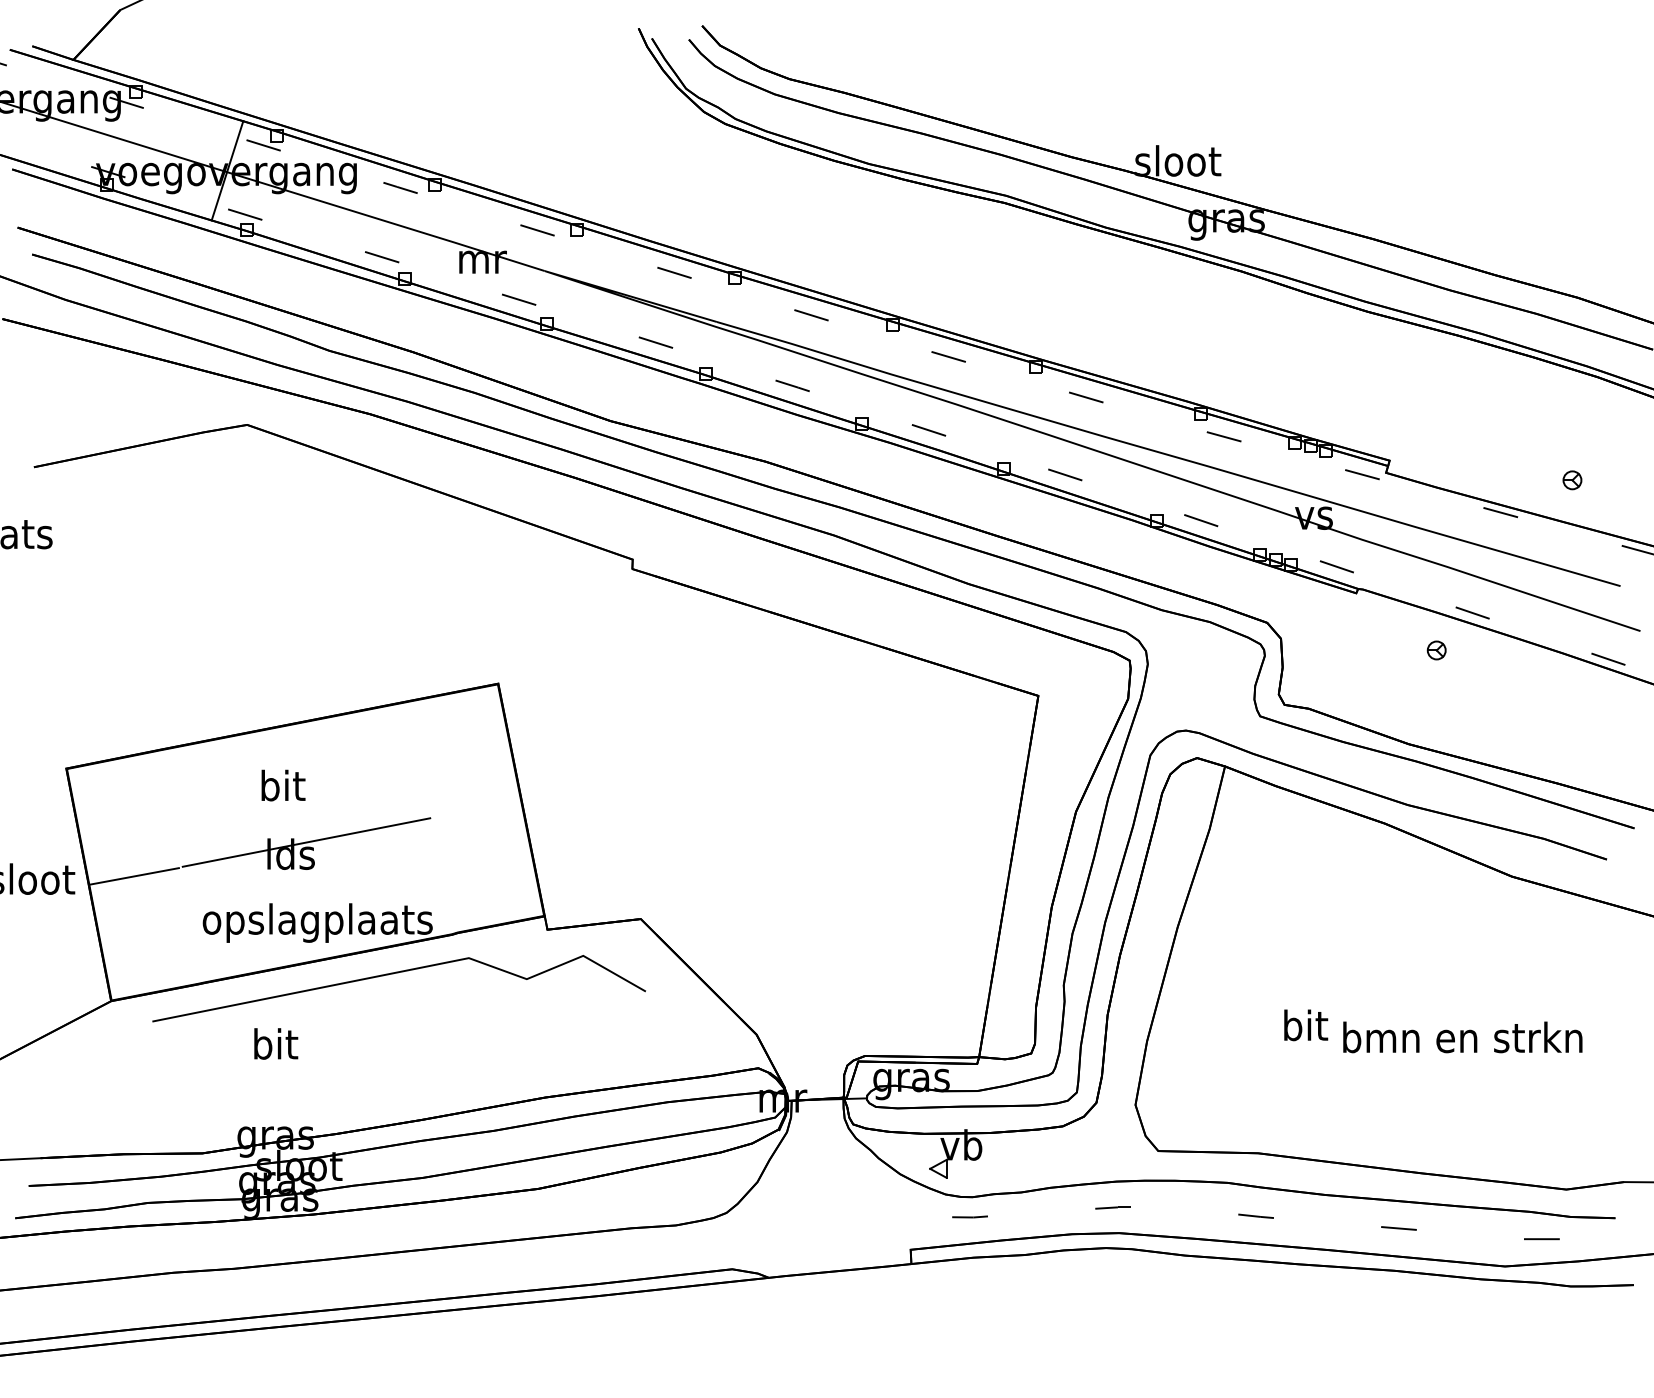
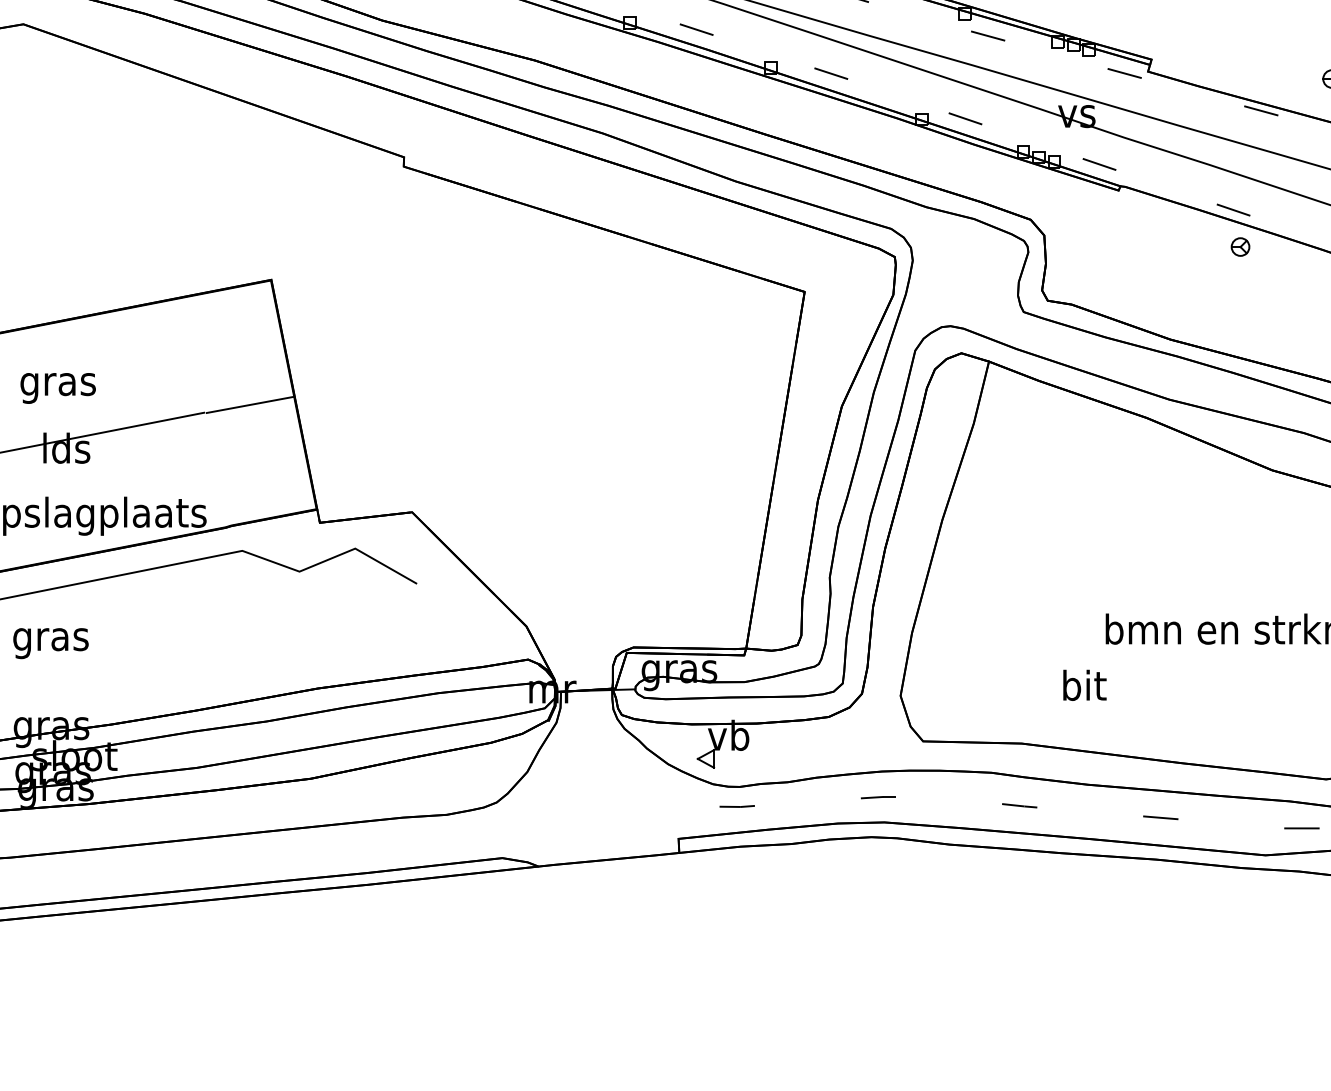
part: (1436, 650) -> (1240, 247), moved
text: (282, 789) -> (58, 384), bit -> gras
line: (476, 810) -> (249, 405), added
text: (1306, 1025) -> (1085, 685), moved
text: (275, 1047) -> (51, 639), bit -> gras

